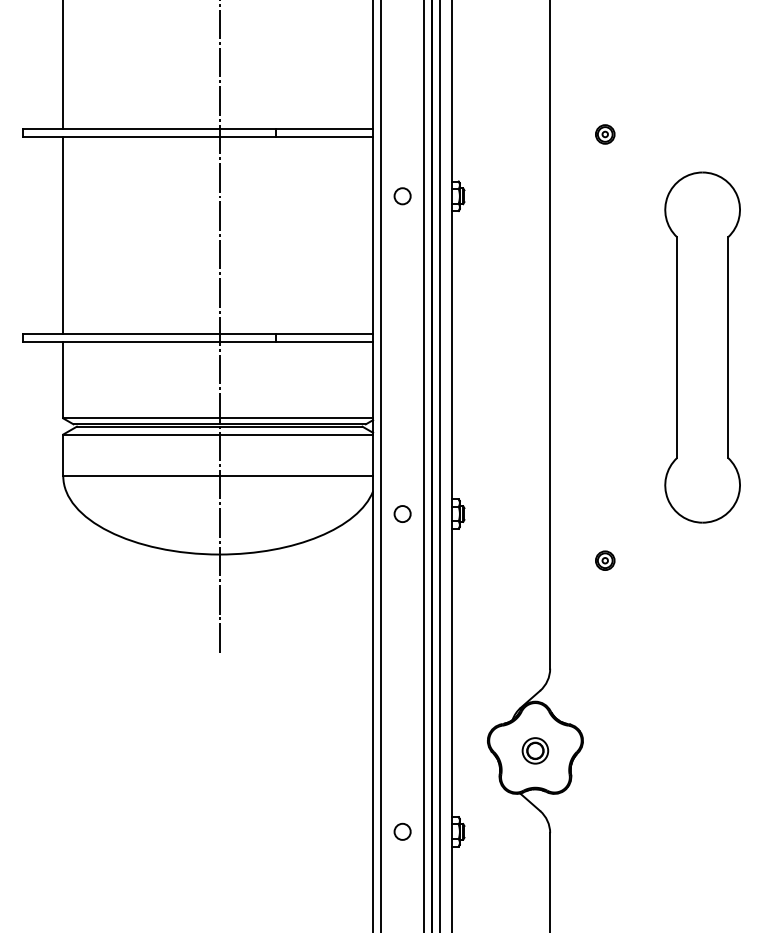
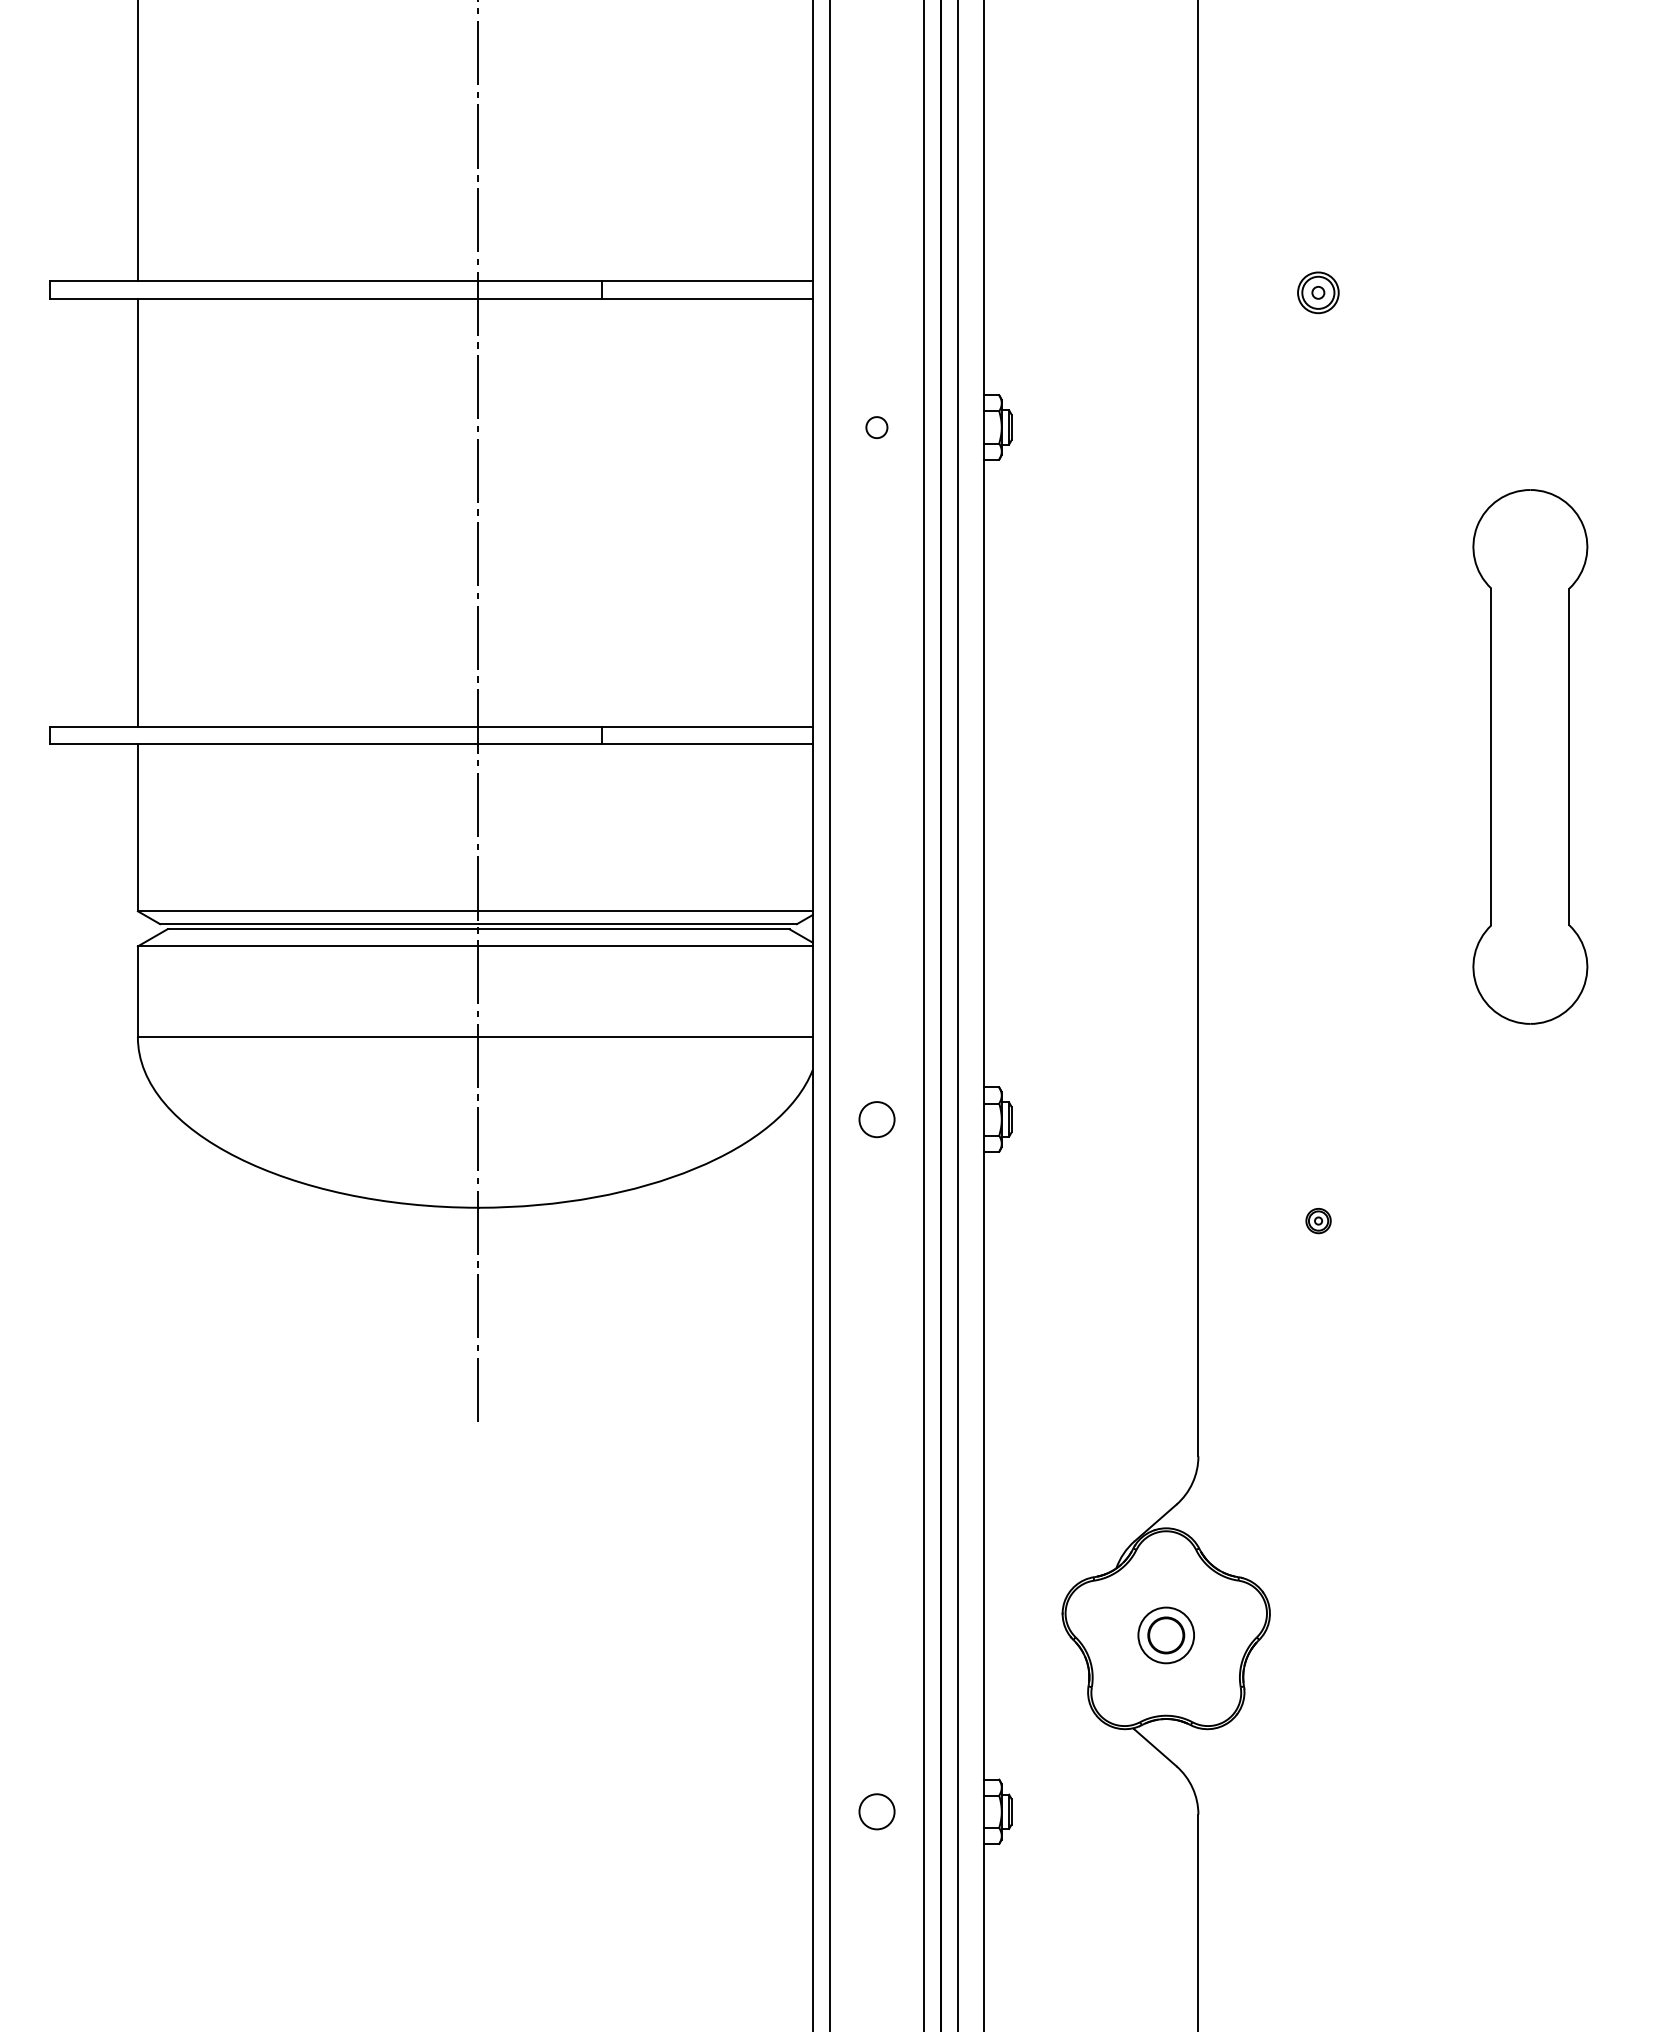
circle: (402, 196) -> (876, 427), size x0.6
part: (702, 347) -> (1530, 756), size x0.7
part: (605, 560) -> (1318, 1220), size x0.6

